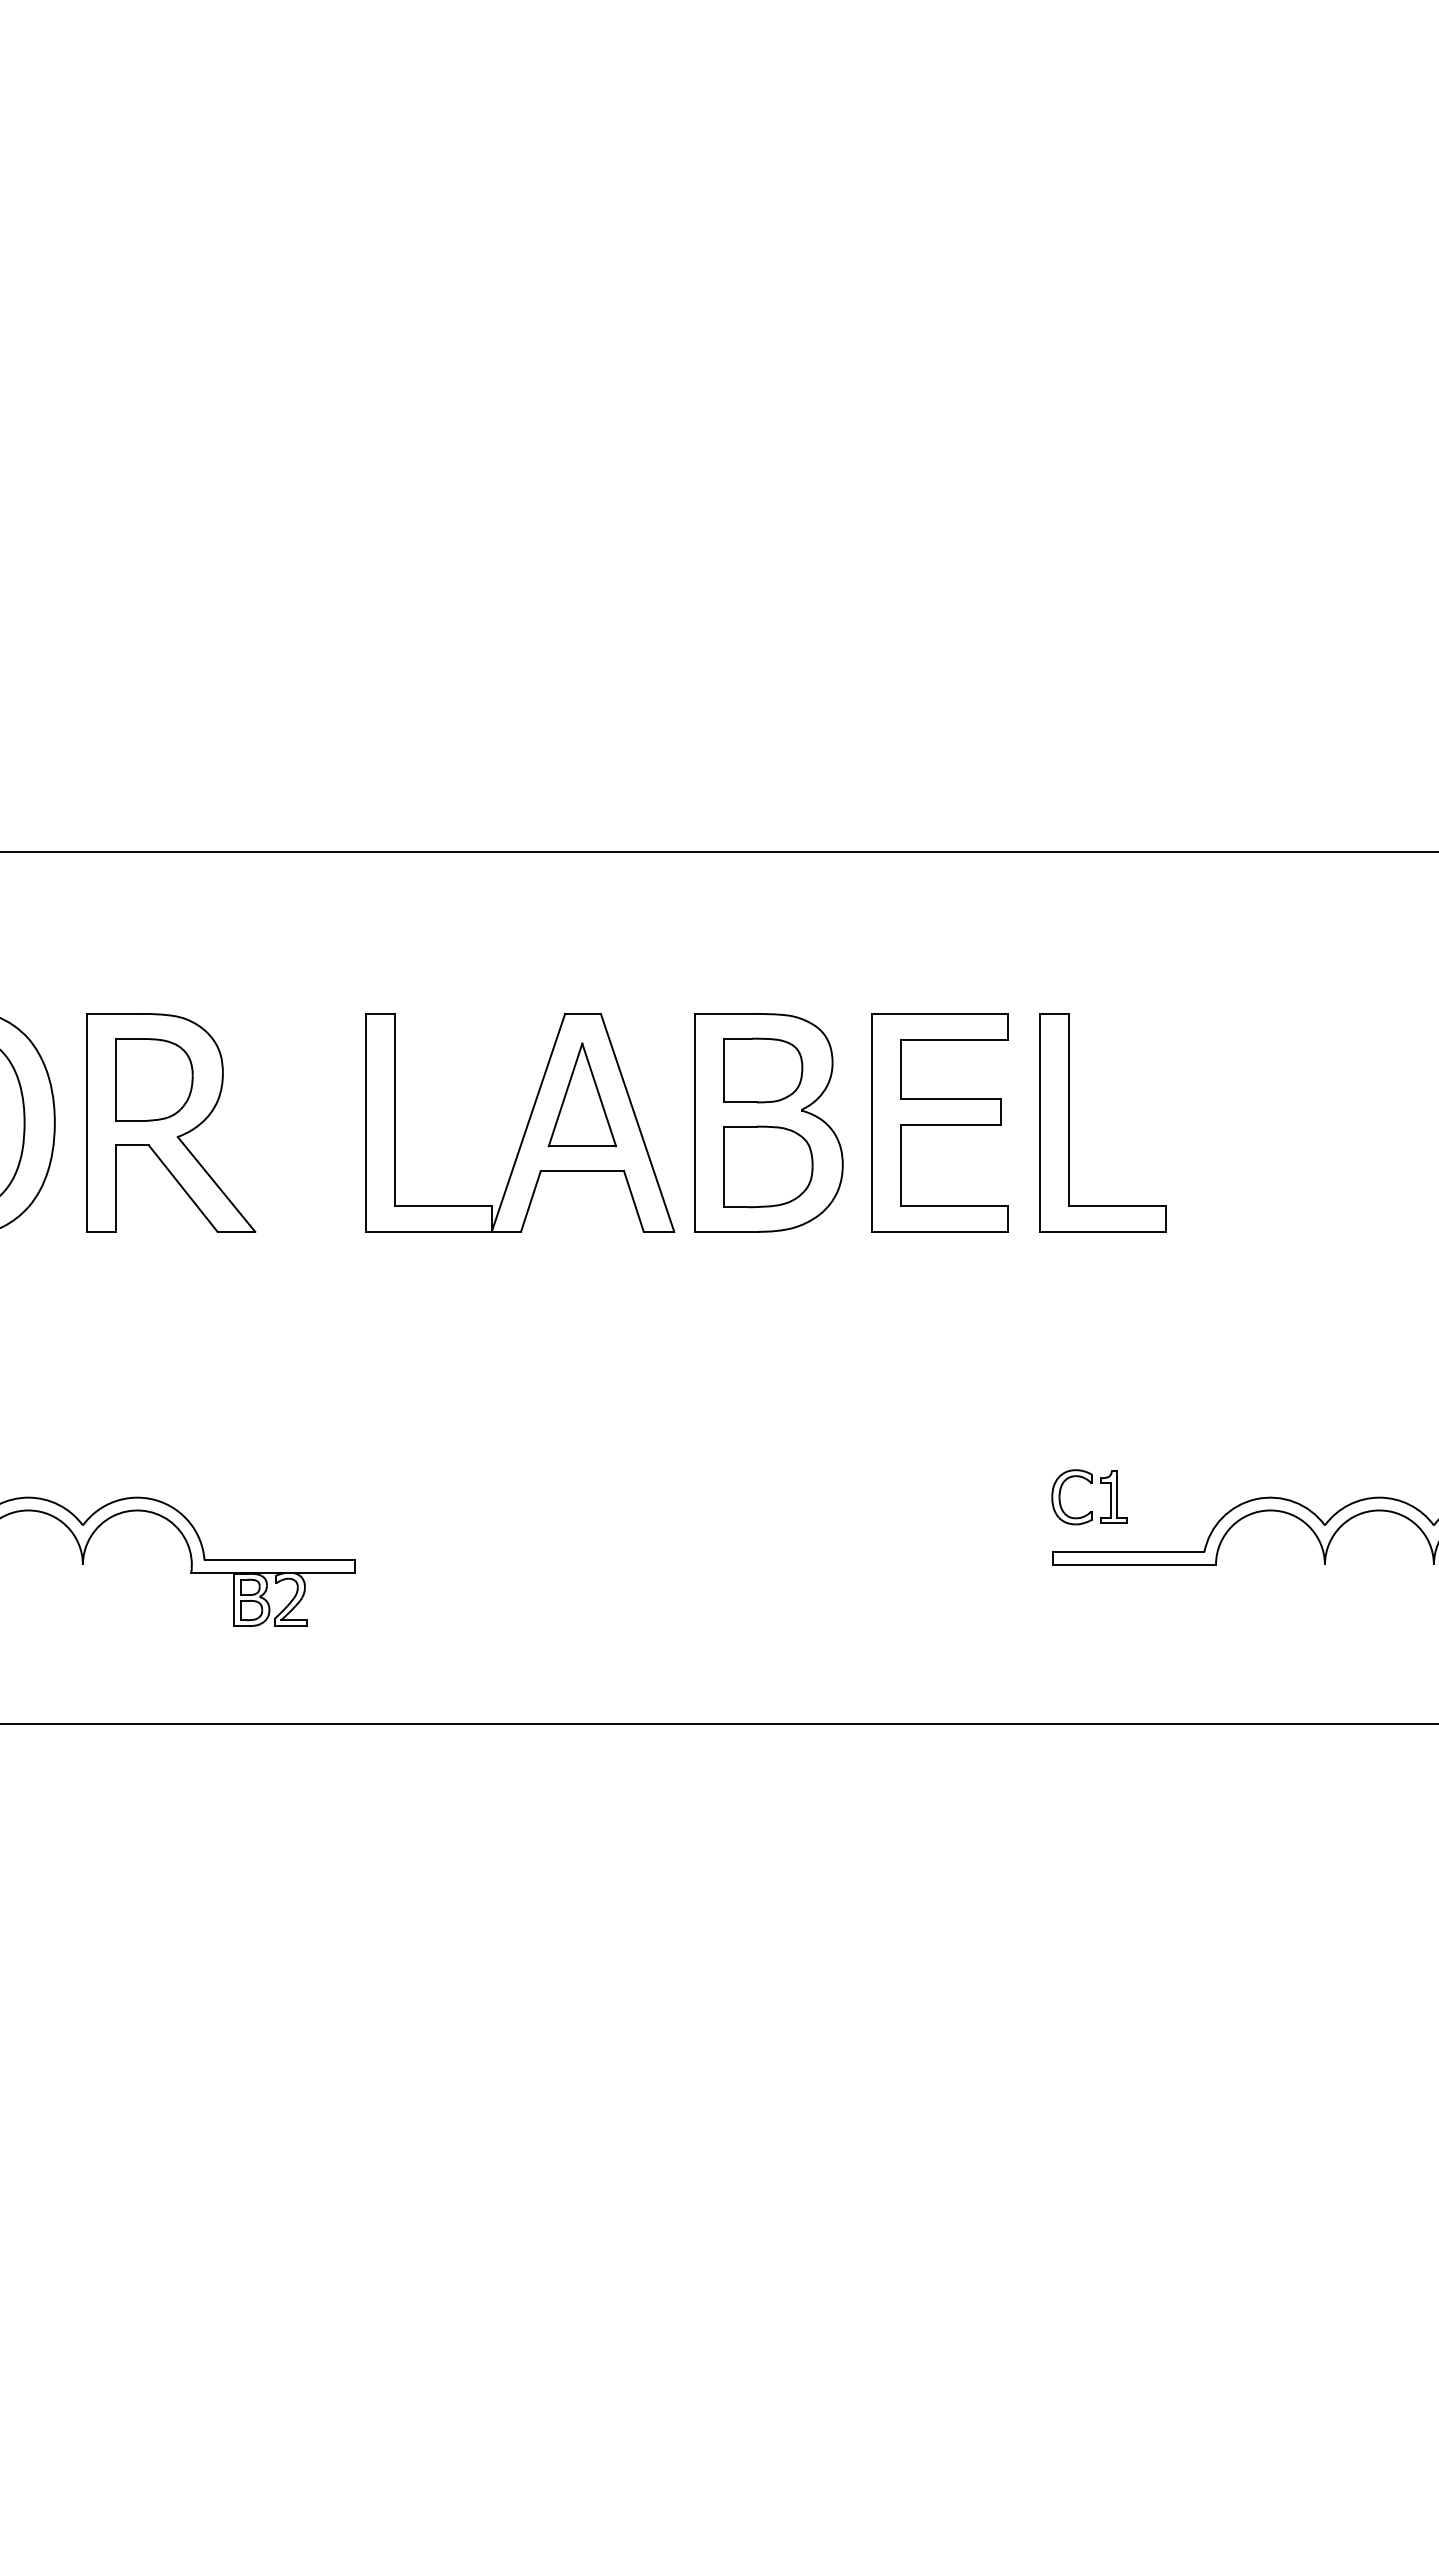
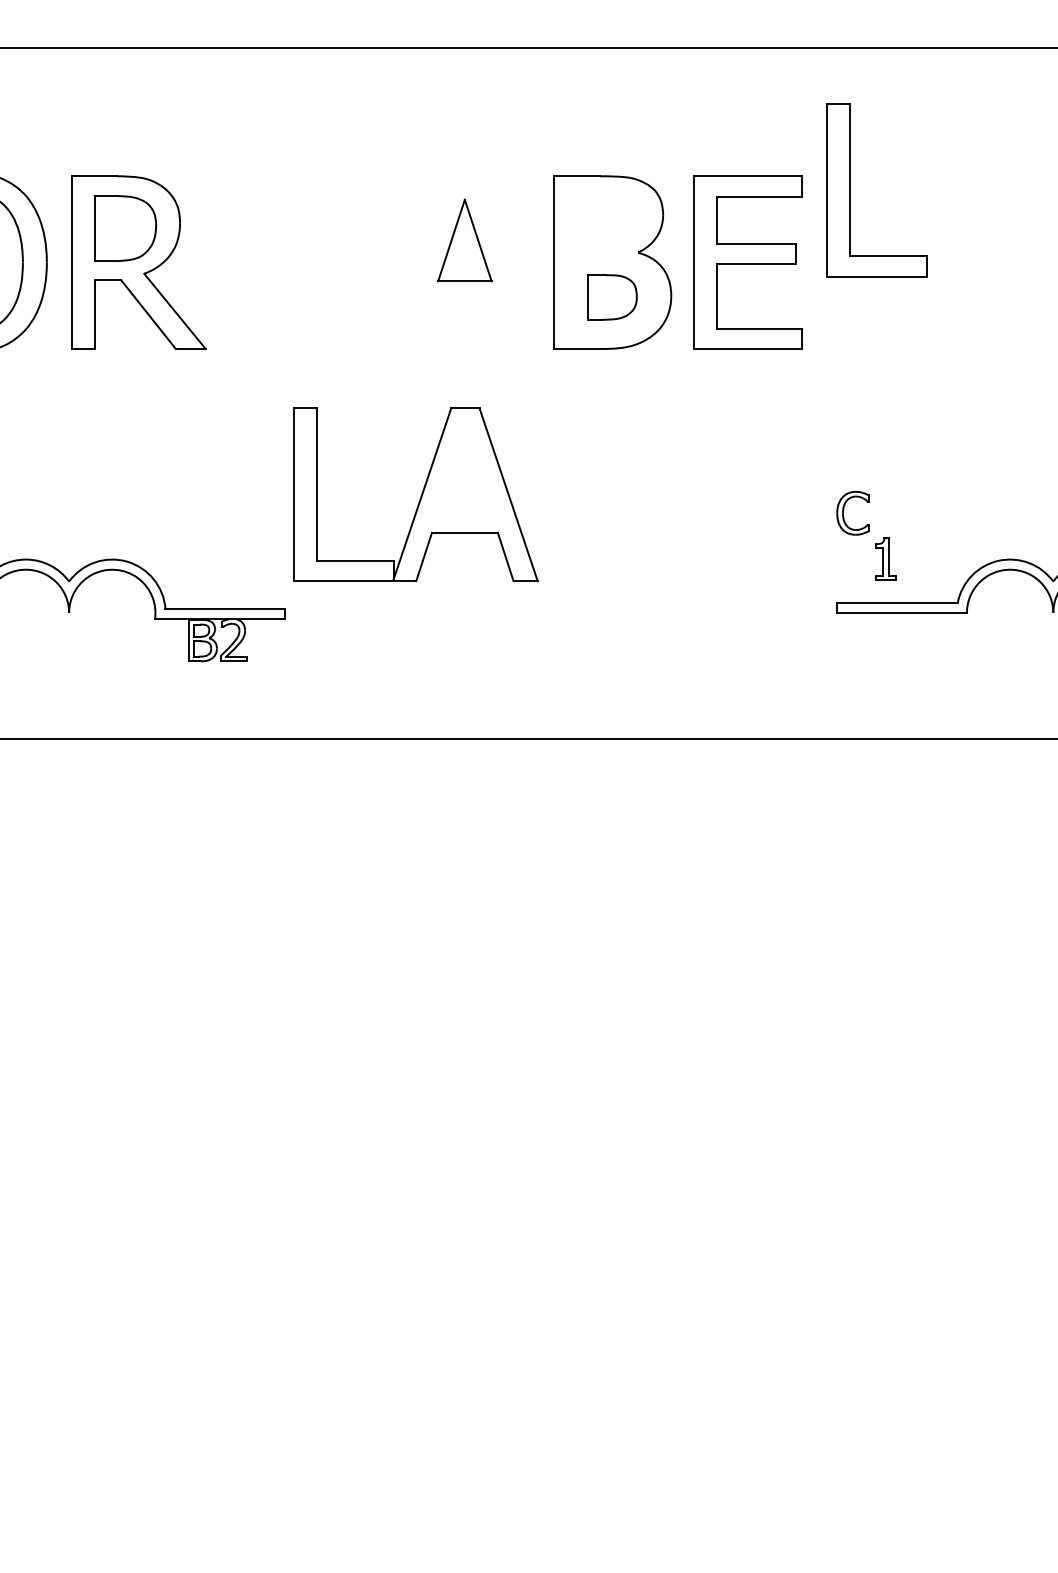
part: (763, 1070) -> (608, 221), removed
part: (1069, 1122) -> (850, 190), moved
part: (526, 1125) -> (420, 496), moved
part: (768, 1166) -> (612, 297), size x0.7
part: (1060, 1497) -> (843, 513), moved

